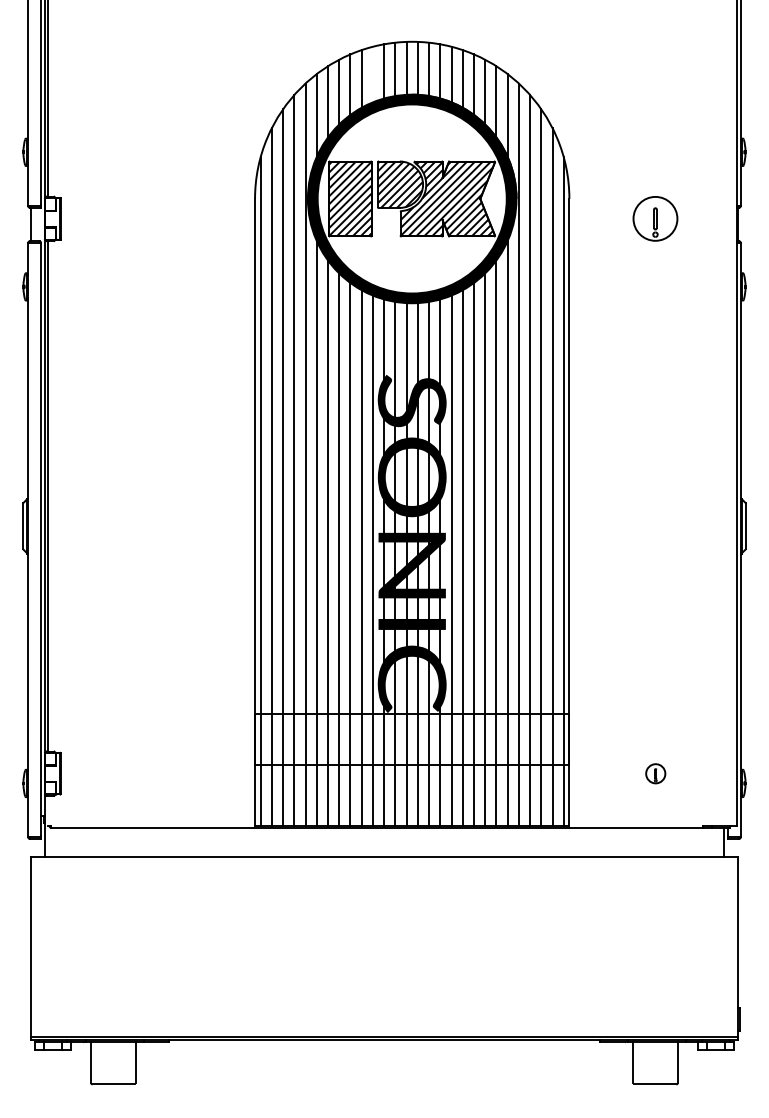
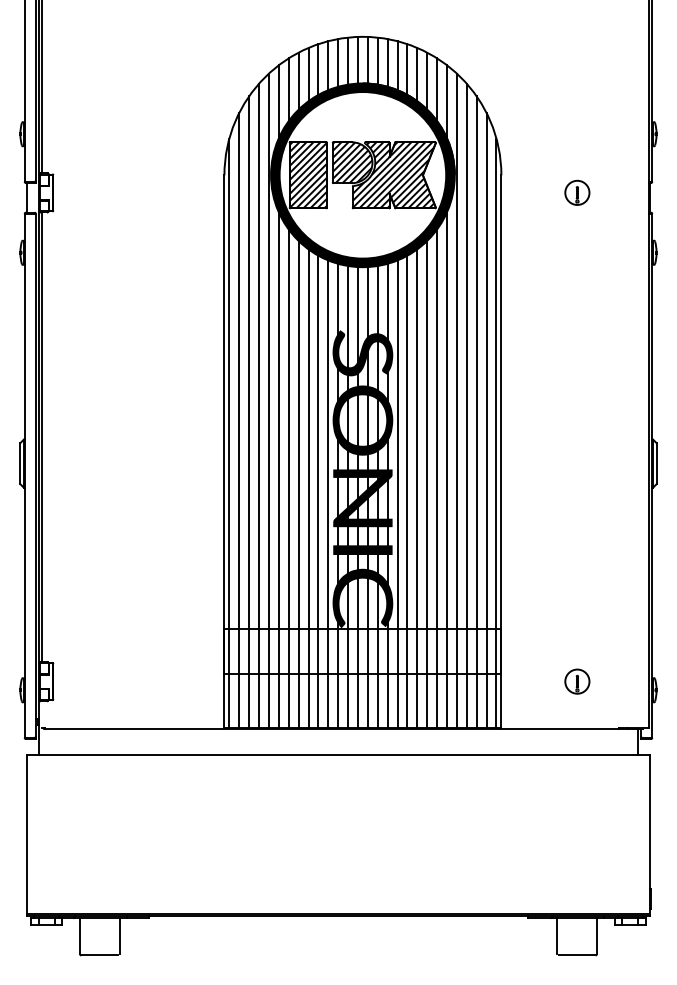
line: (372, 74) -> (327, 65), added
part: (655, 218) -> (577, 192), size x0.62
part: (655, 773) -> (577, 681), size x1.43

